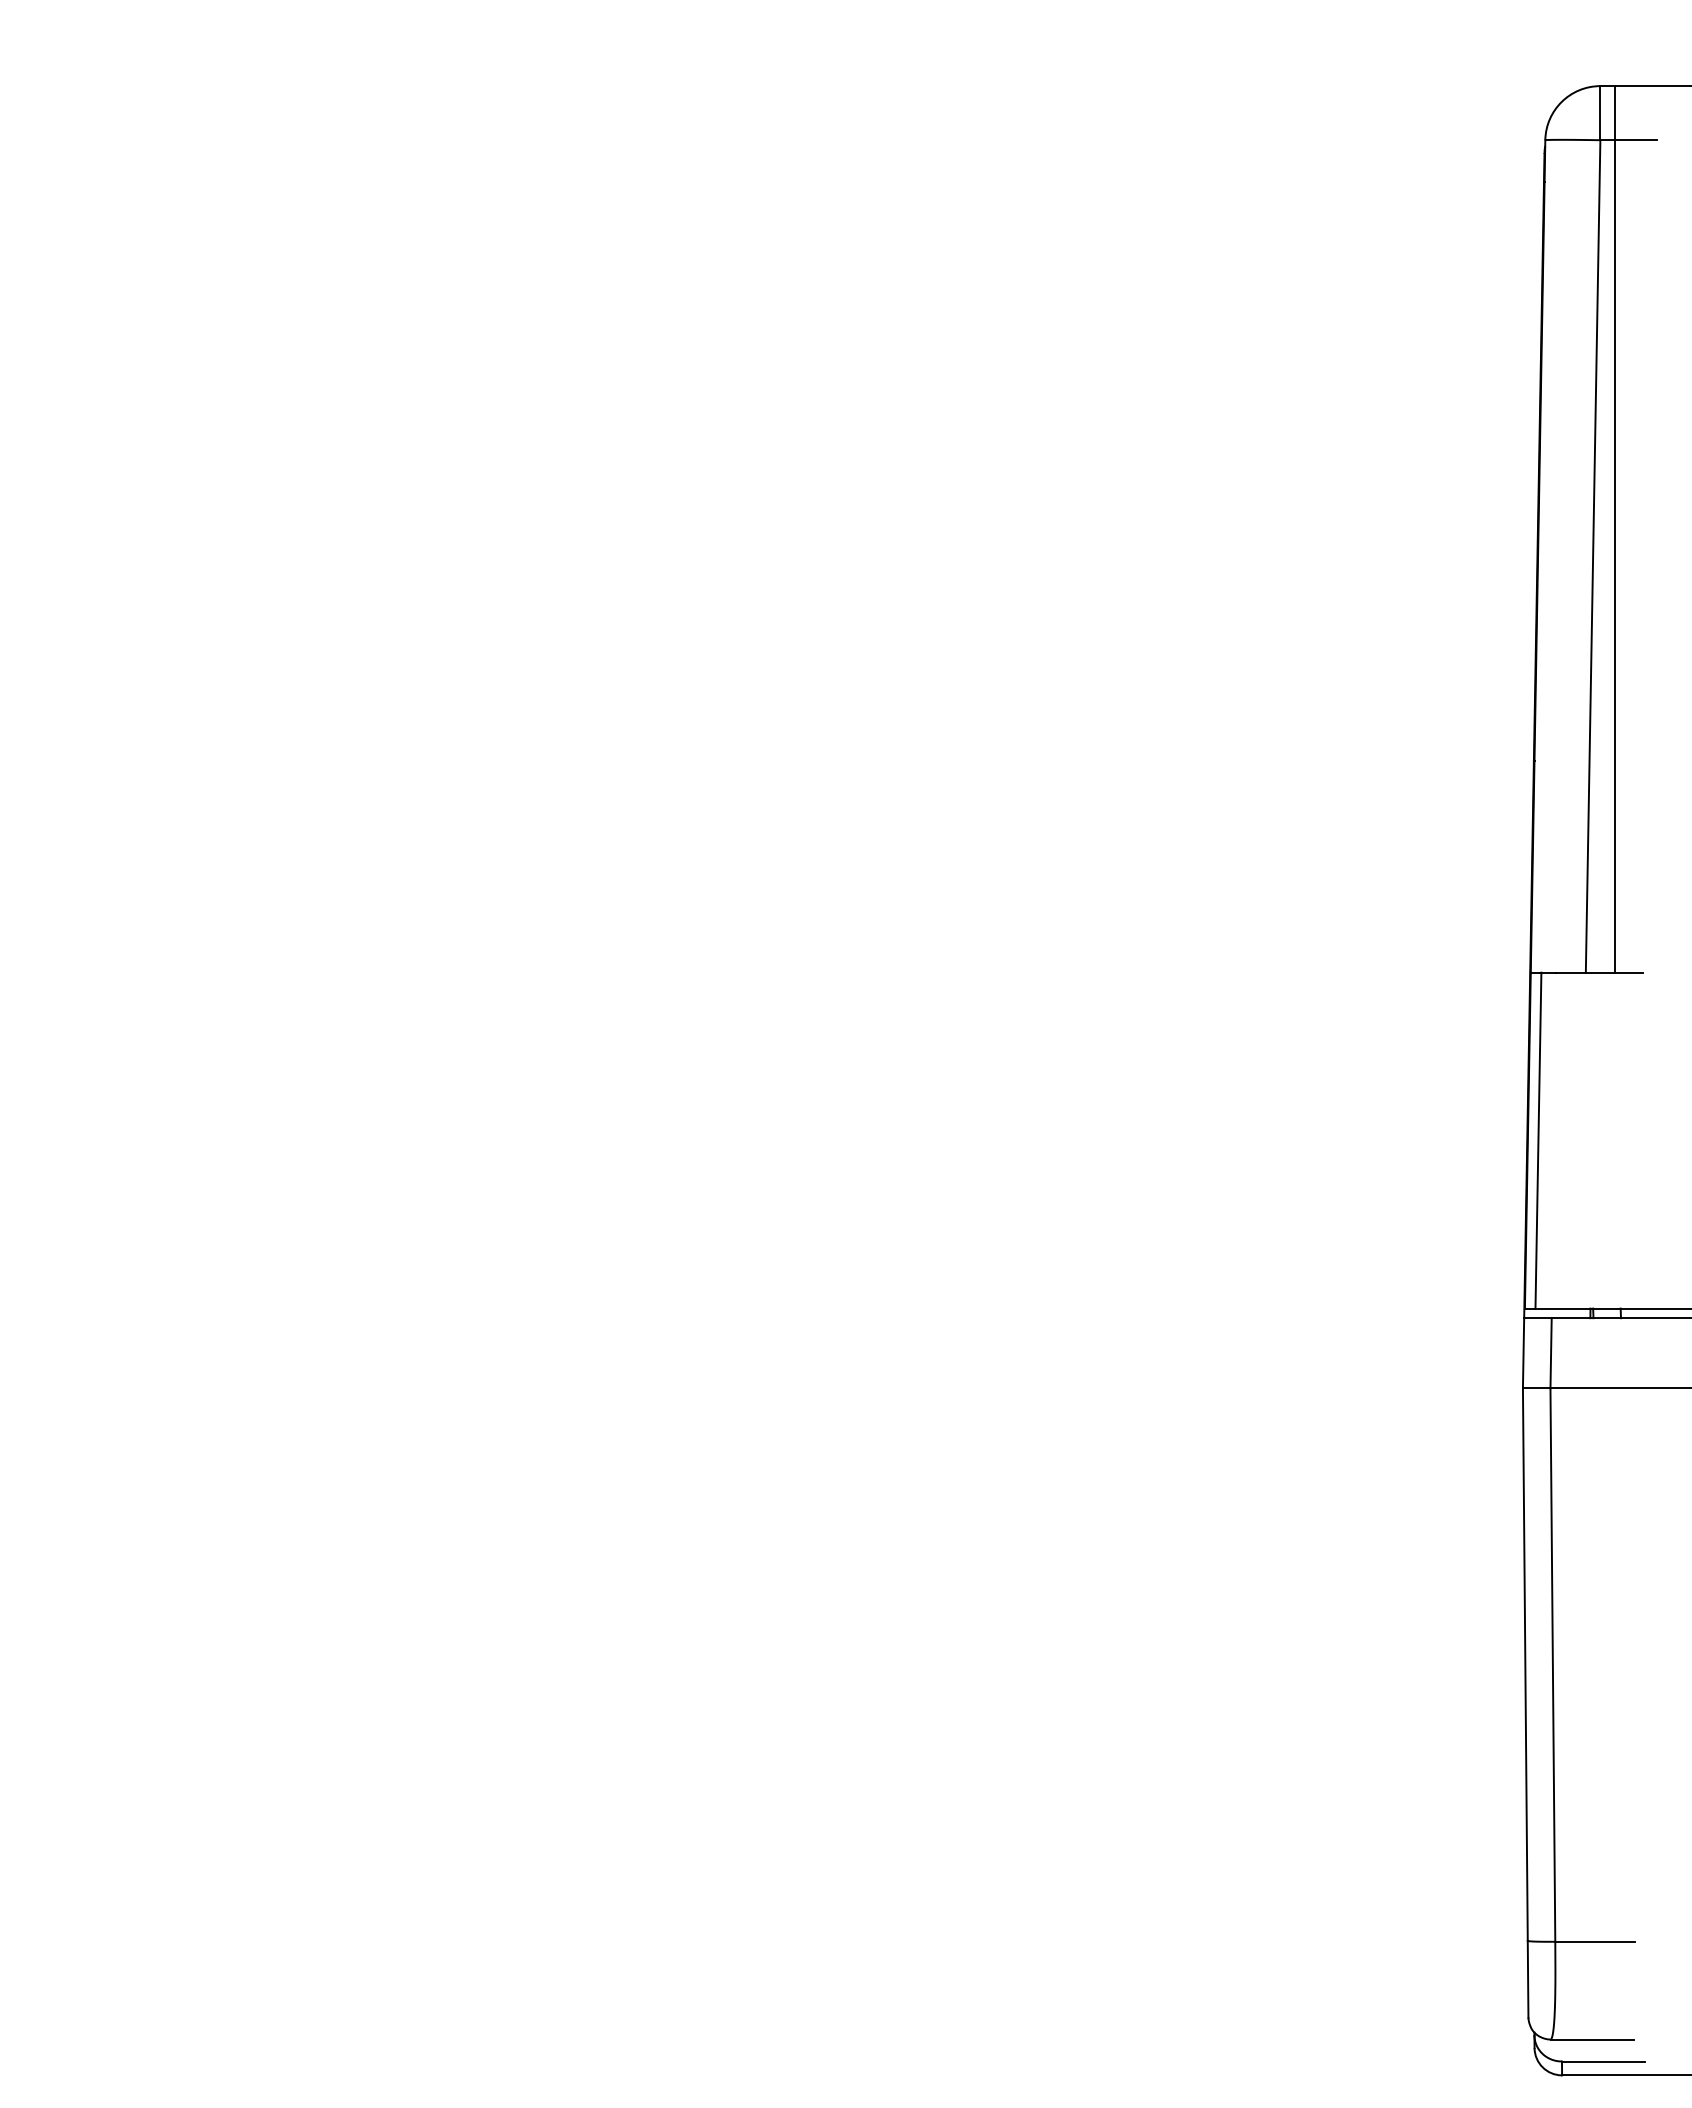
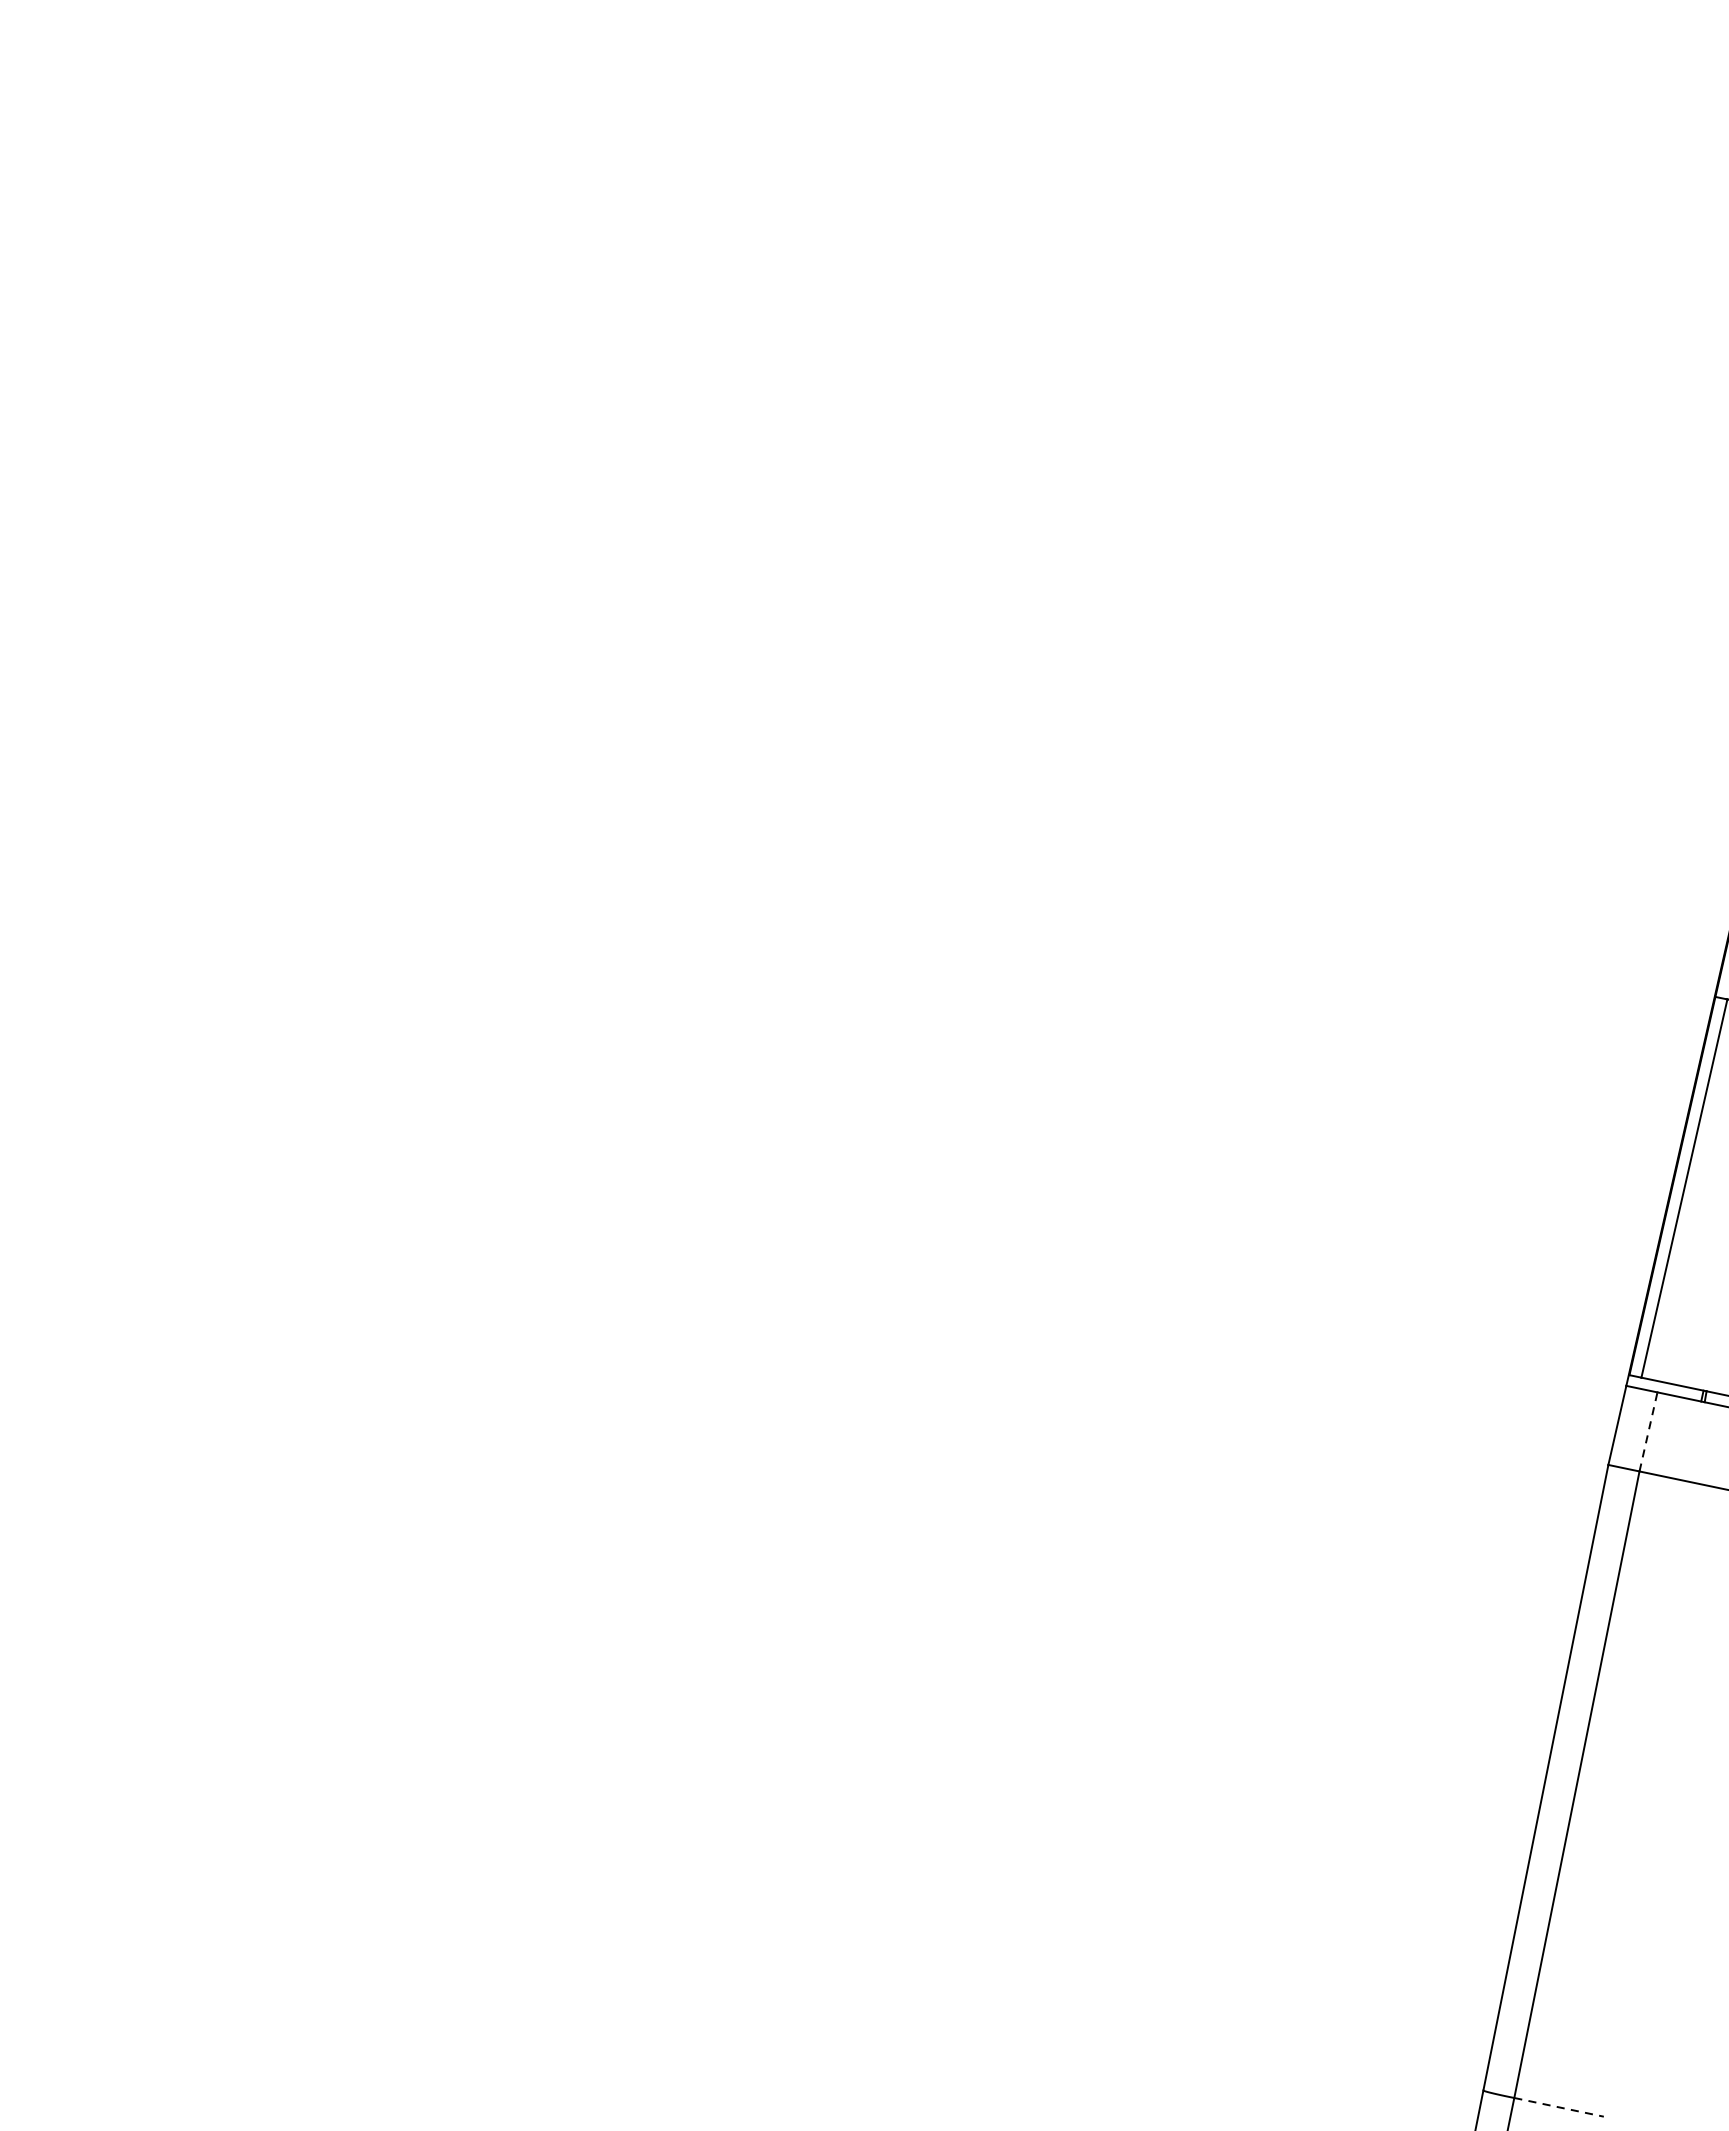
line: (1551, 1352) -> (1649, 1431), solid -> dashed
line: (1594, 1941) -> (1558, 2106), solid -> dashed

